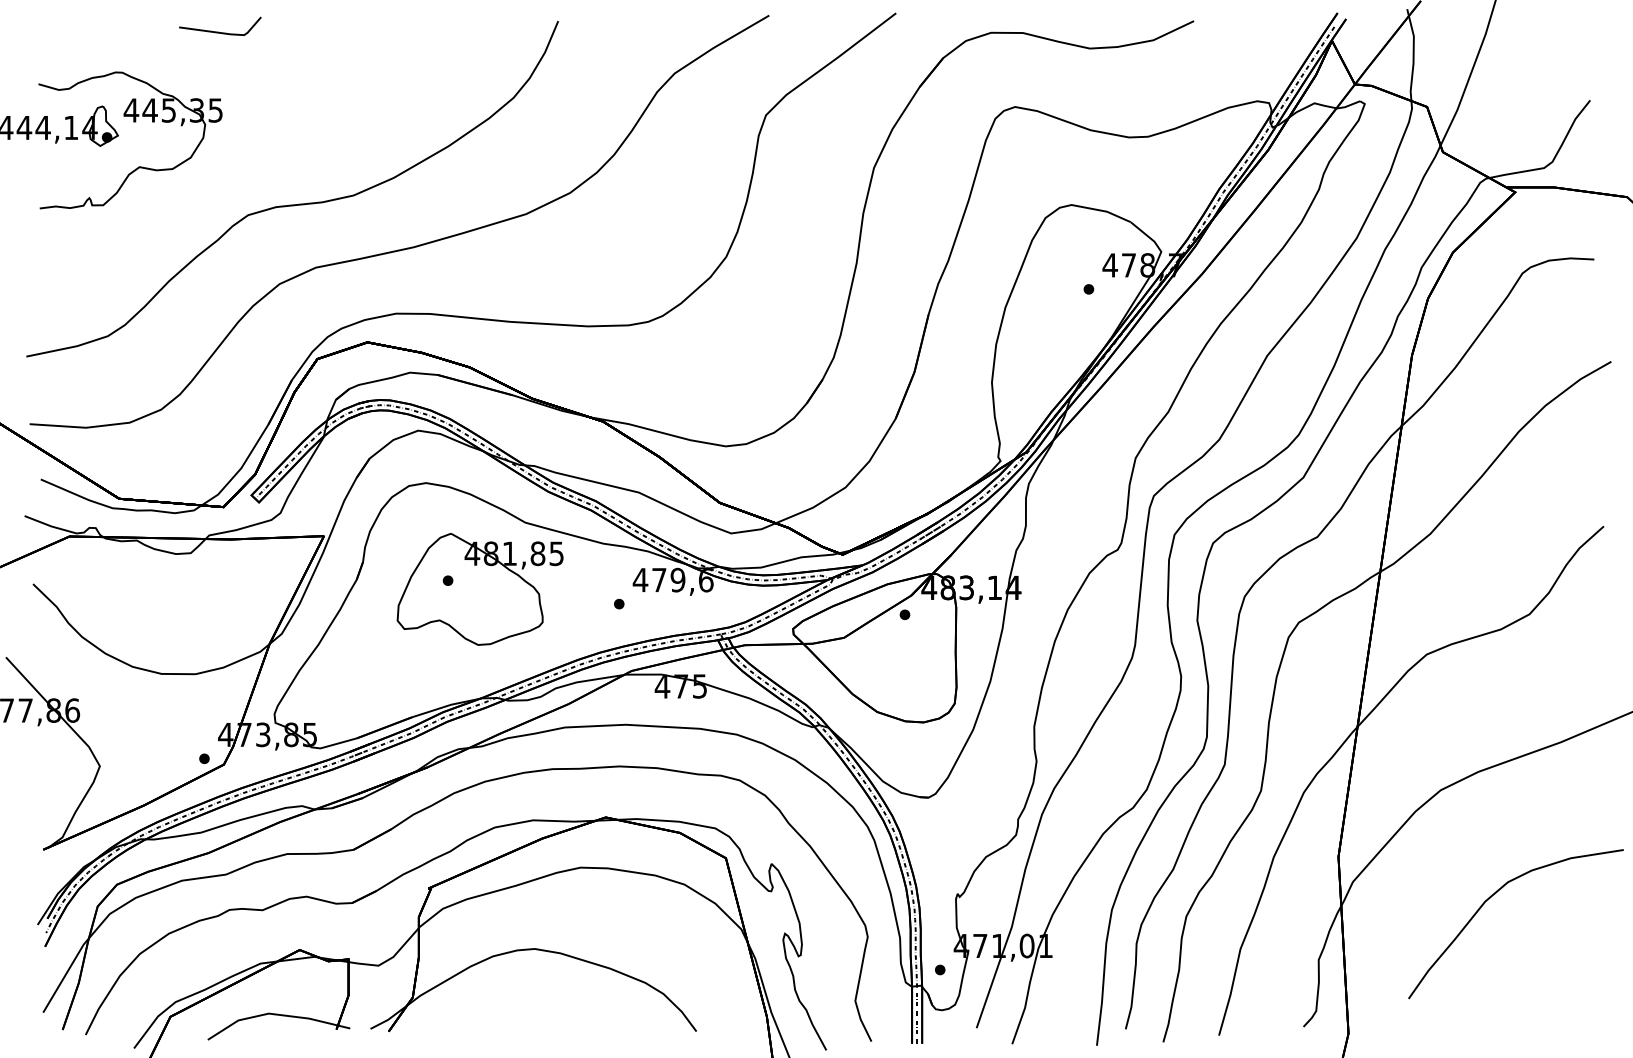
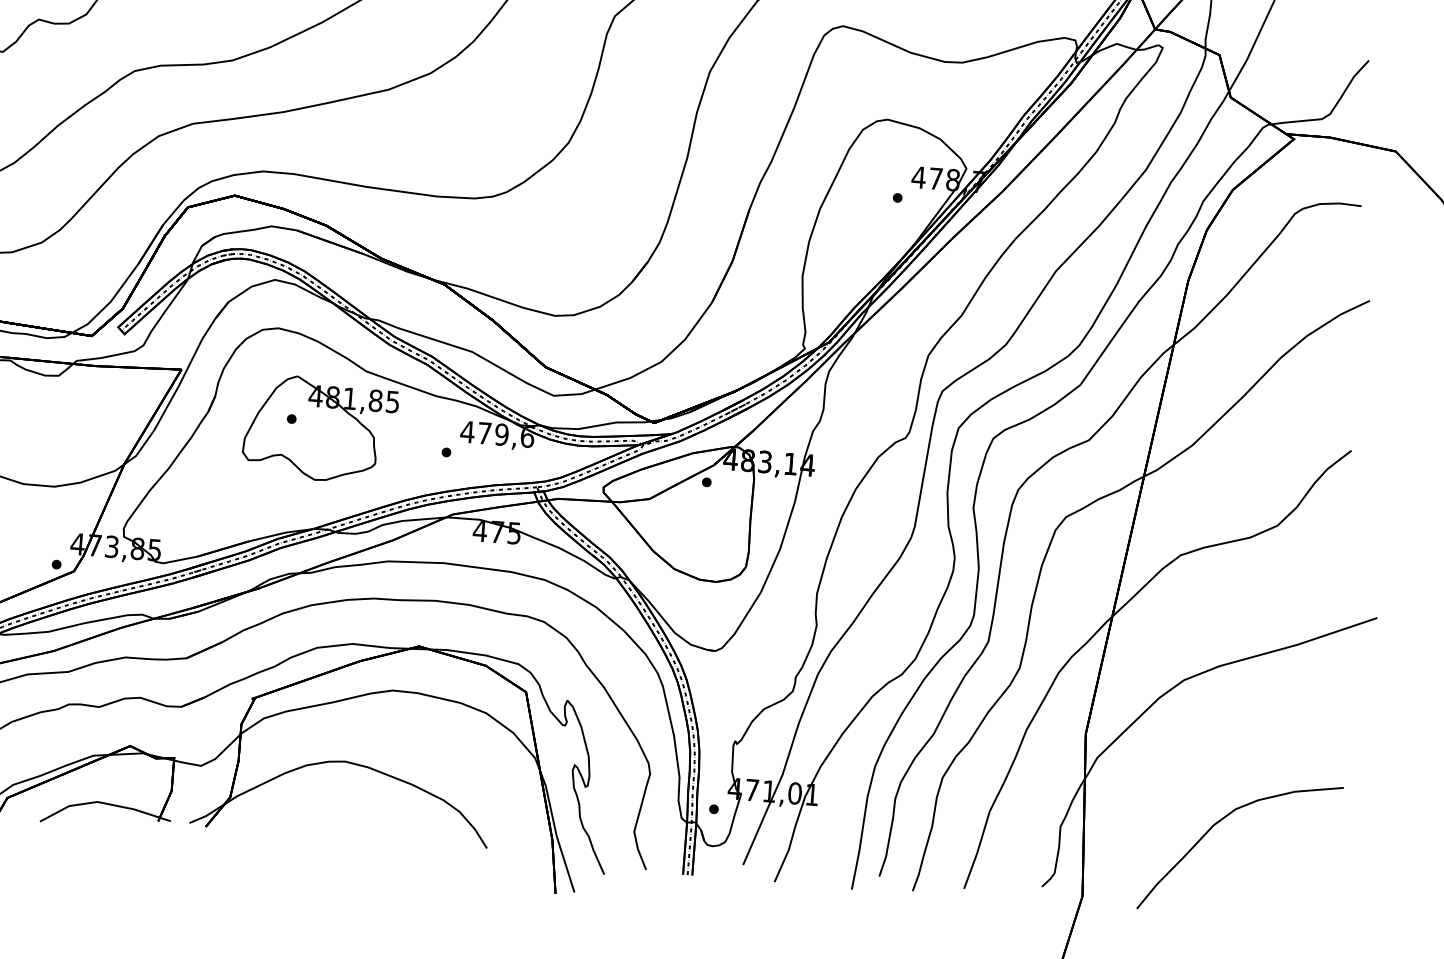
curve: (1495, 894) -> (1223, 819), moved

